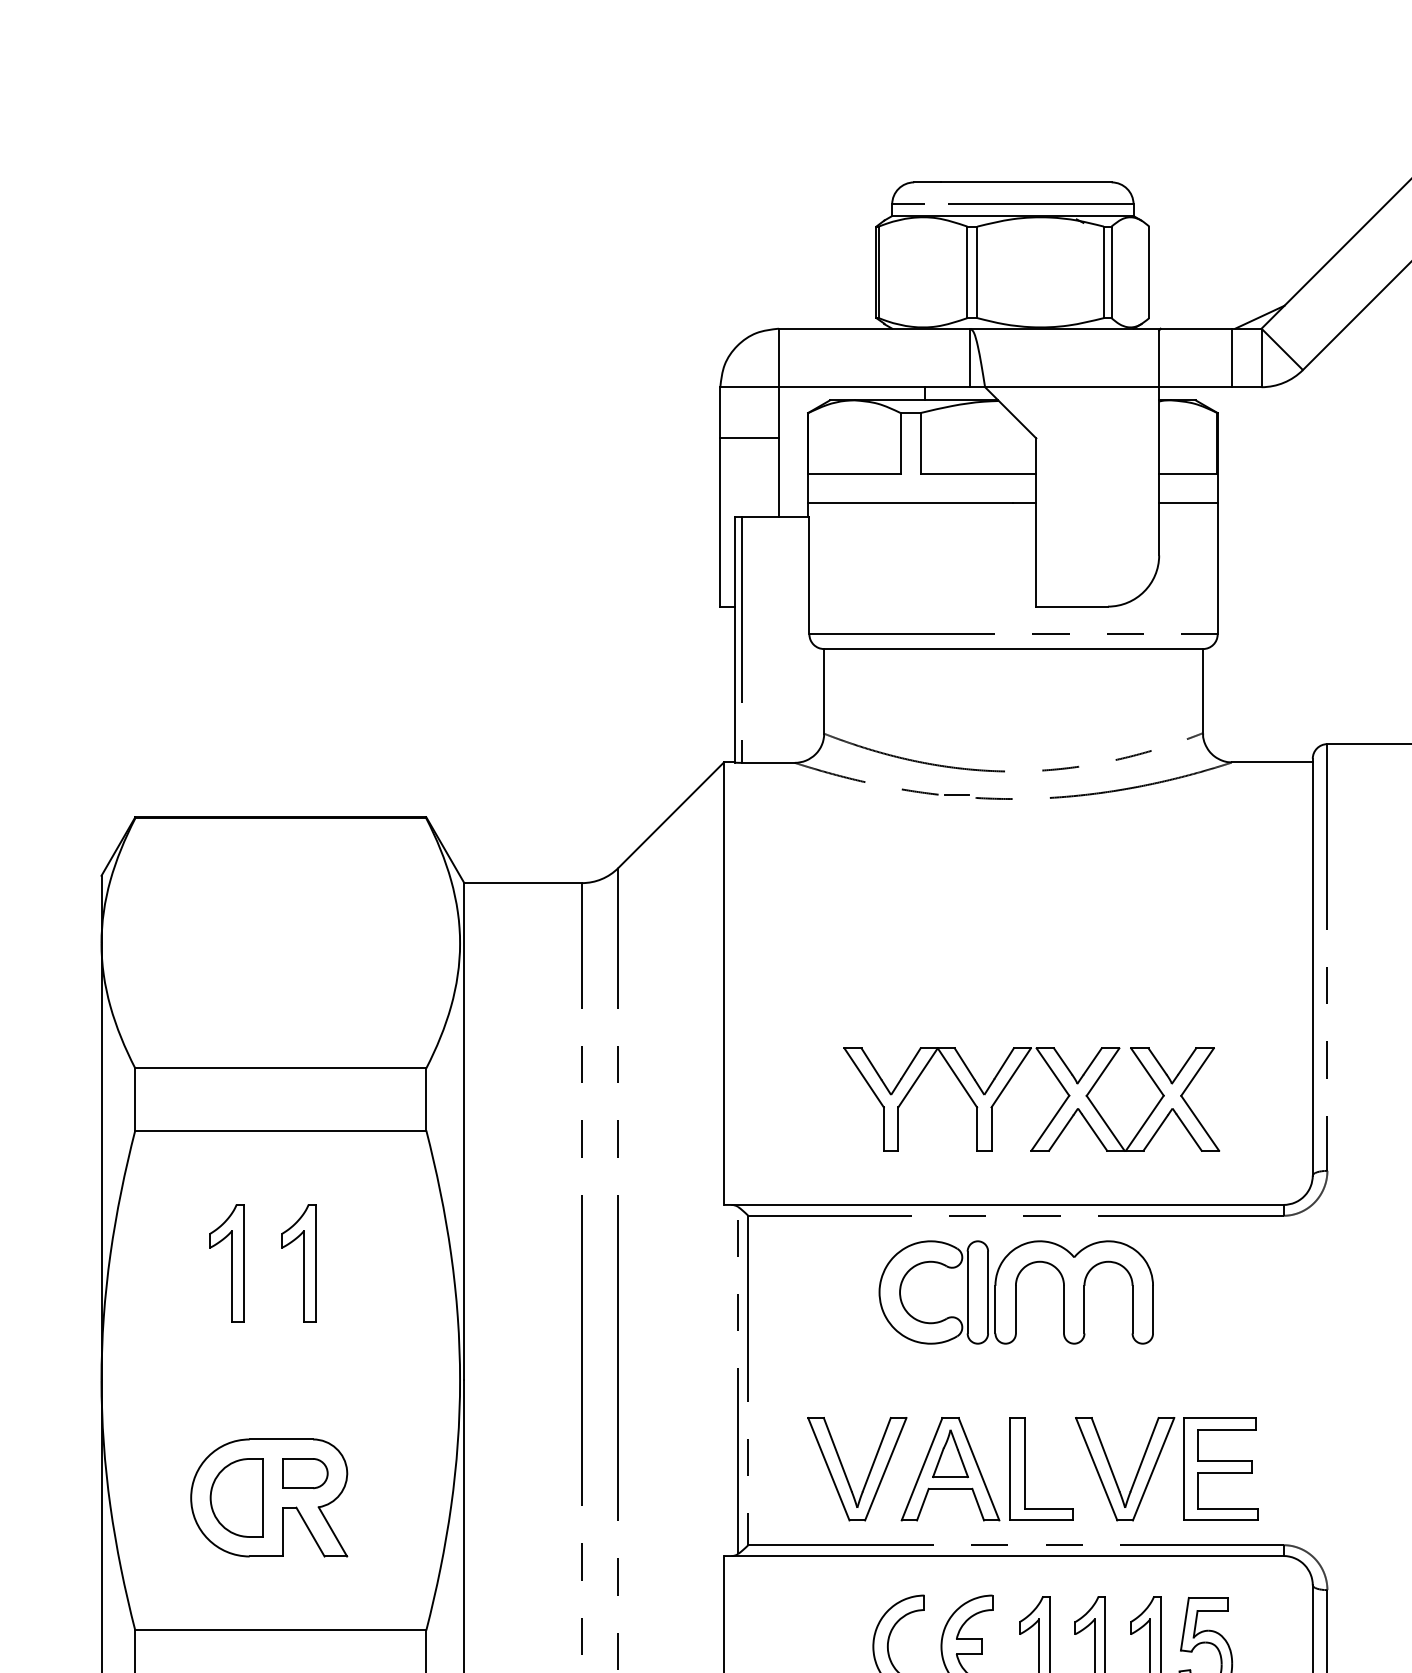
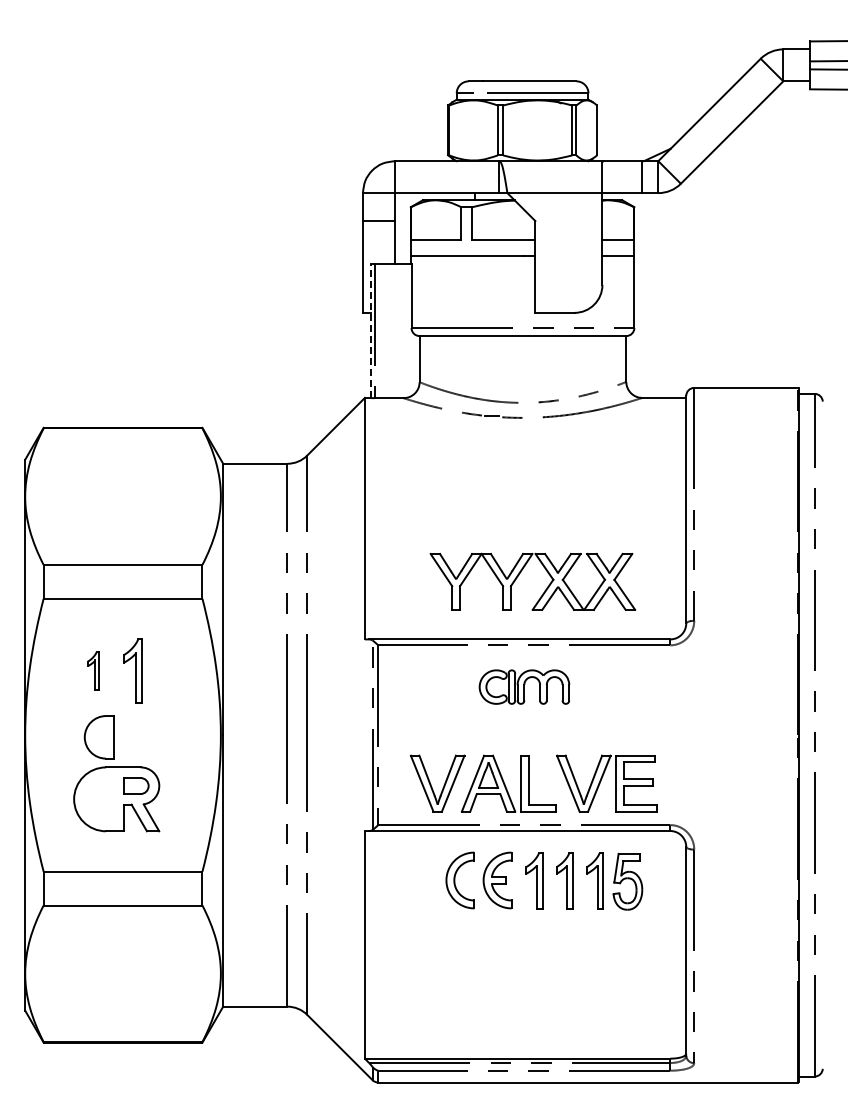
line: (734, 640) -> (370, 331), solid -> dashed
part: (226, 1261) -> (93, 670), size x0.6
part: (1016, 1291) -> (524, 686), size x0.6
part: (235, 1498) -> (98, 737), moved

